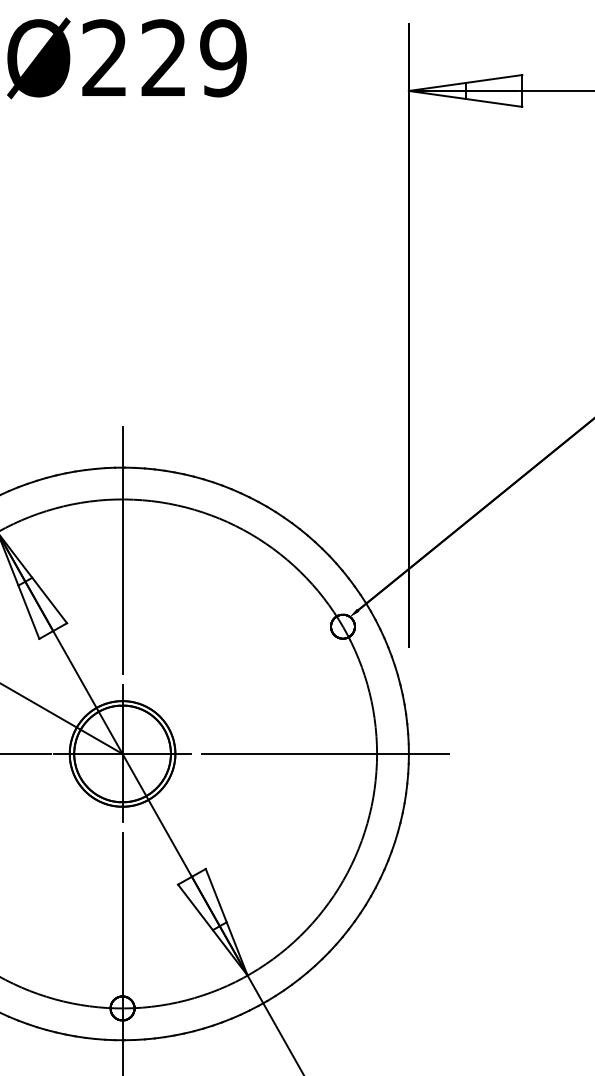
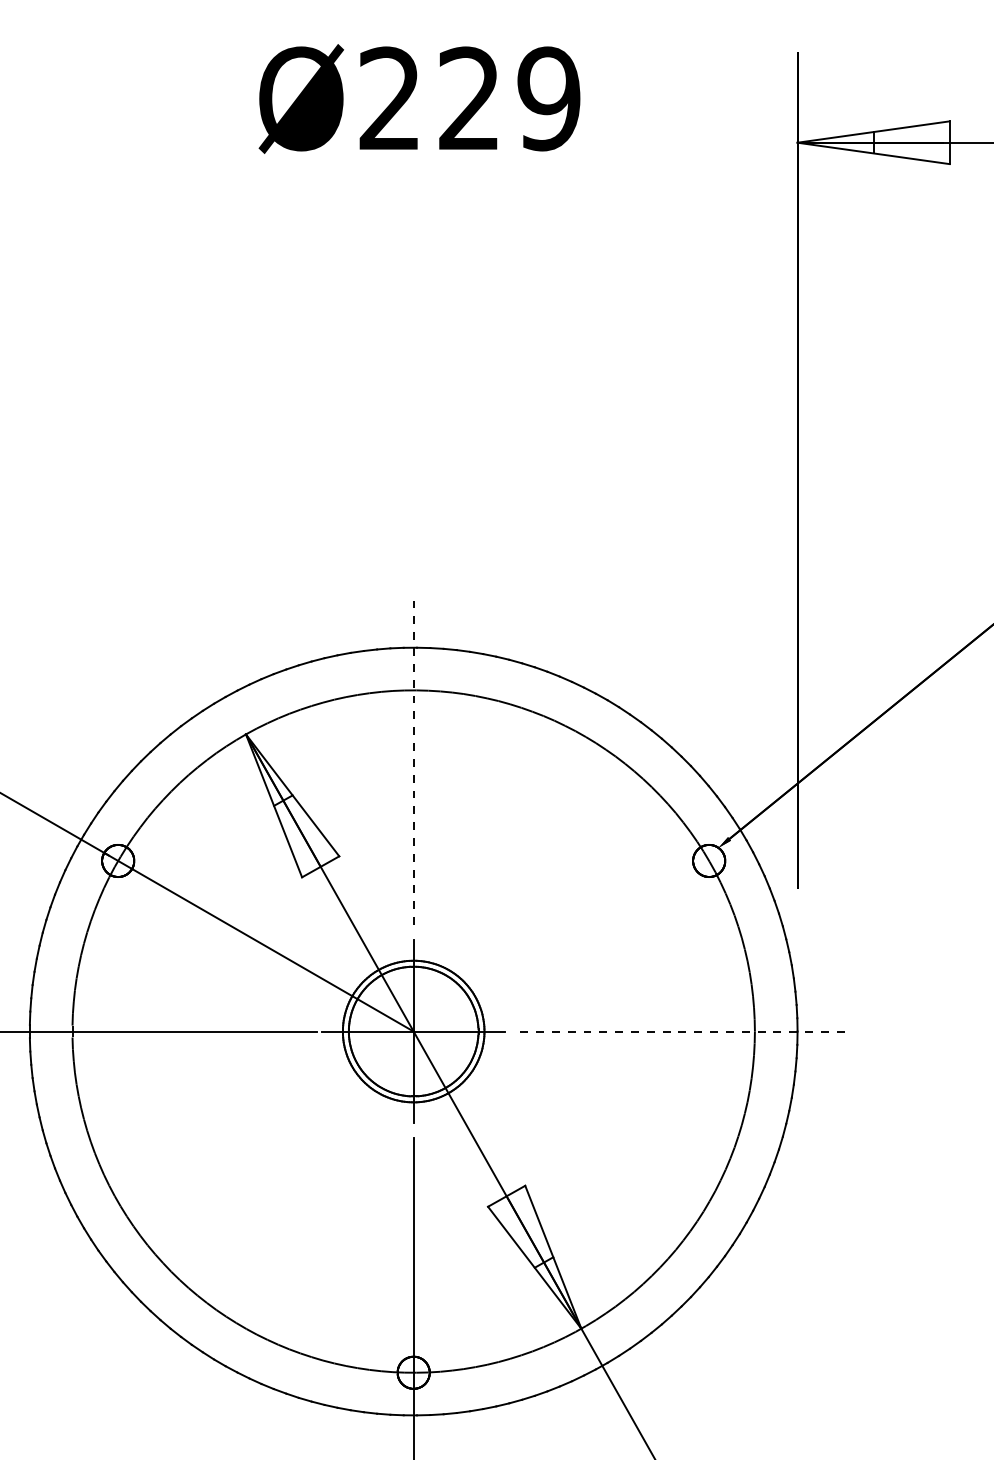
line: (122, 551) -> (413, 759), solid -> dashed
line: (326, 753) -> (686, 1031), solid -> dashed

